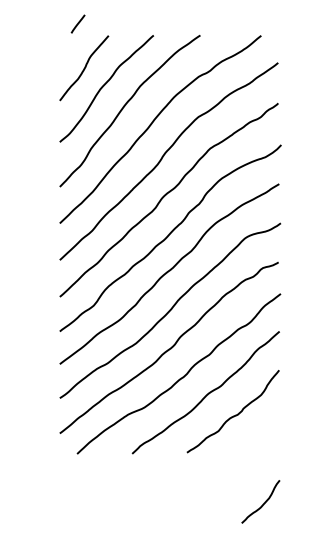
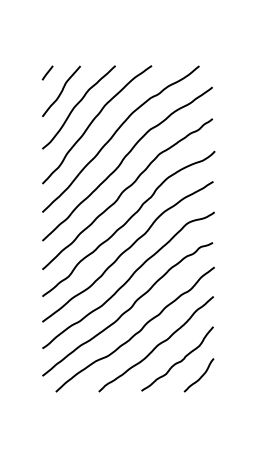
line: (77, 23) -> (47, 72), moved
curve: (262, 503) -> (200, 376), moved

